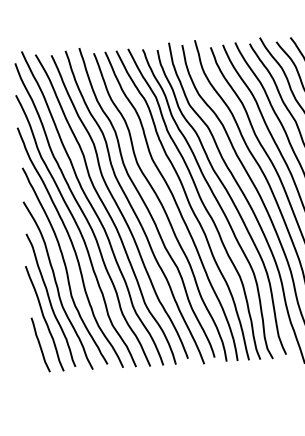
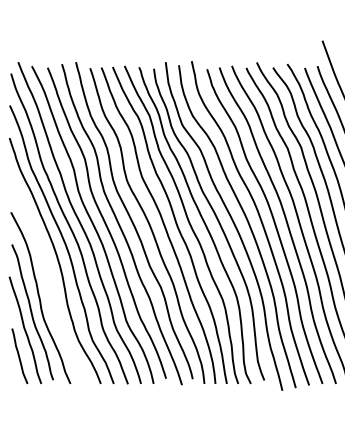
curve: (64, 265) -> (48, 278), removed

